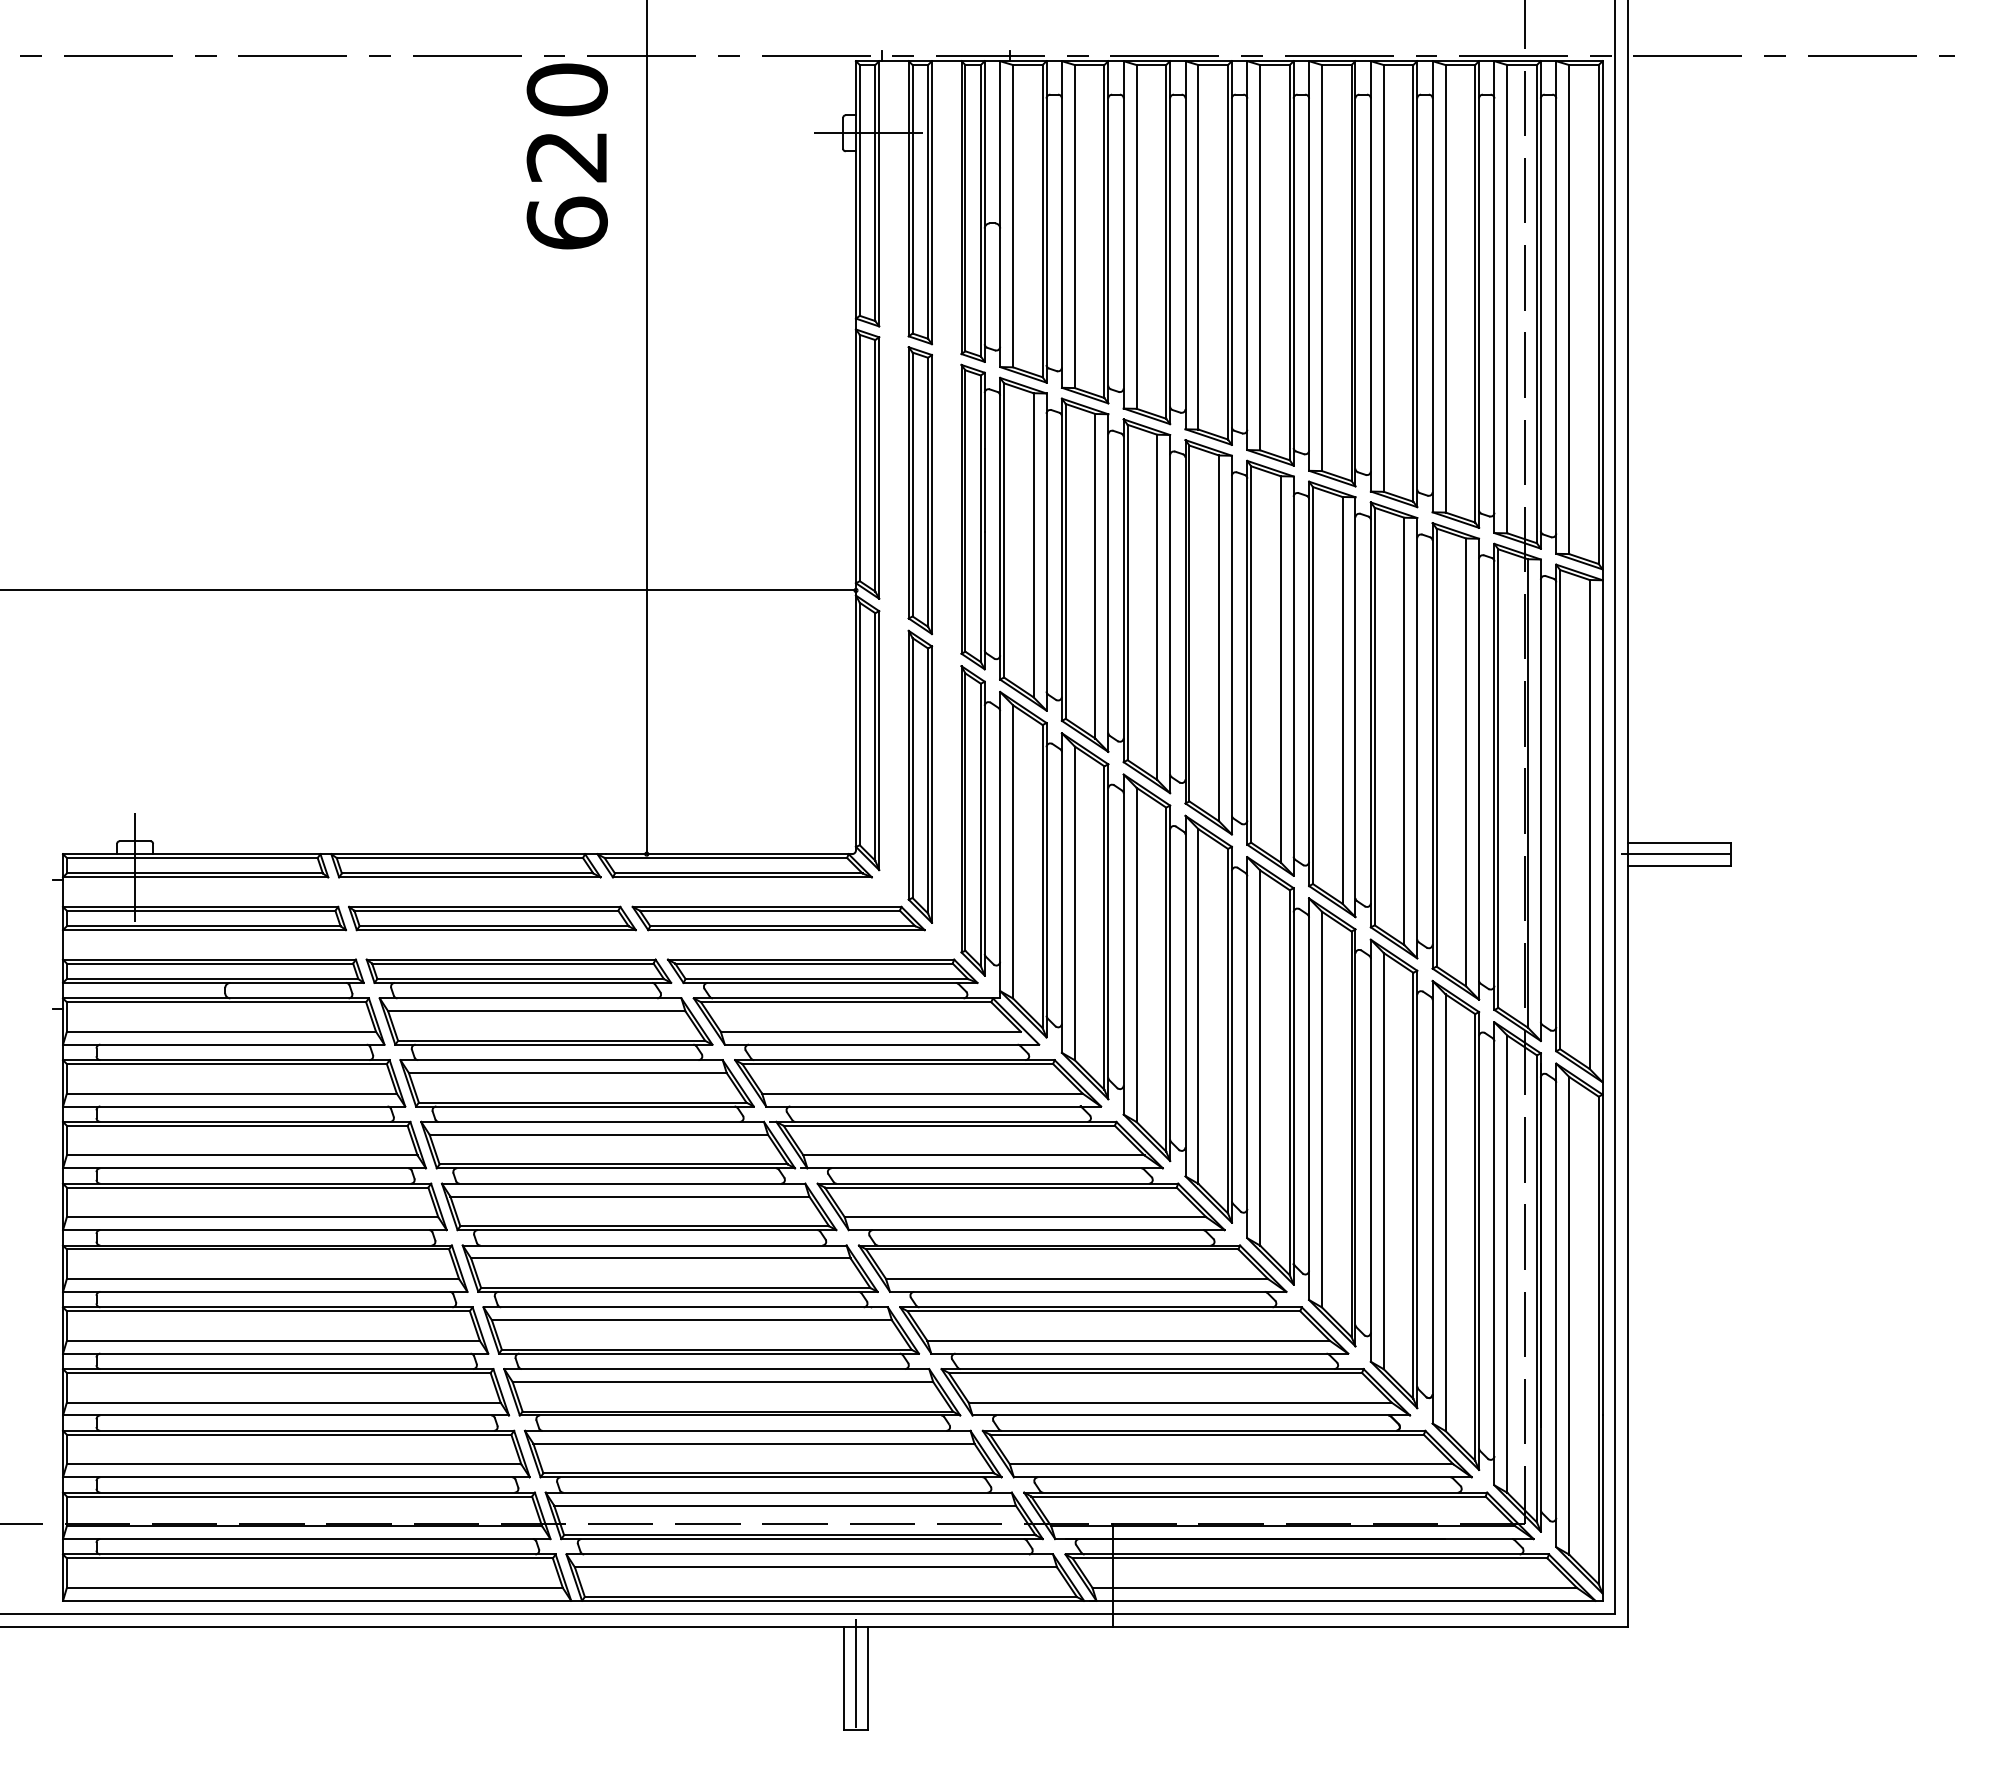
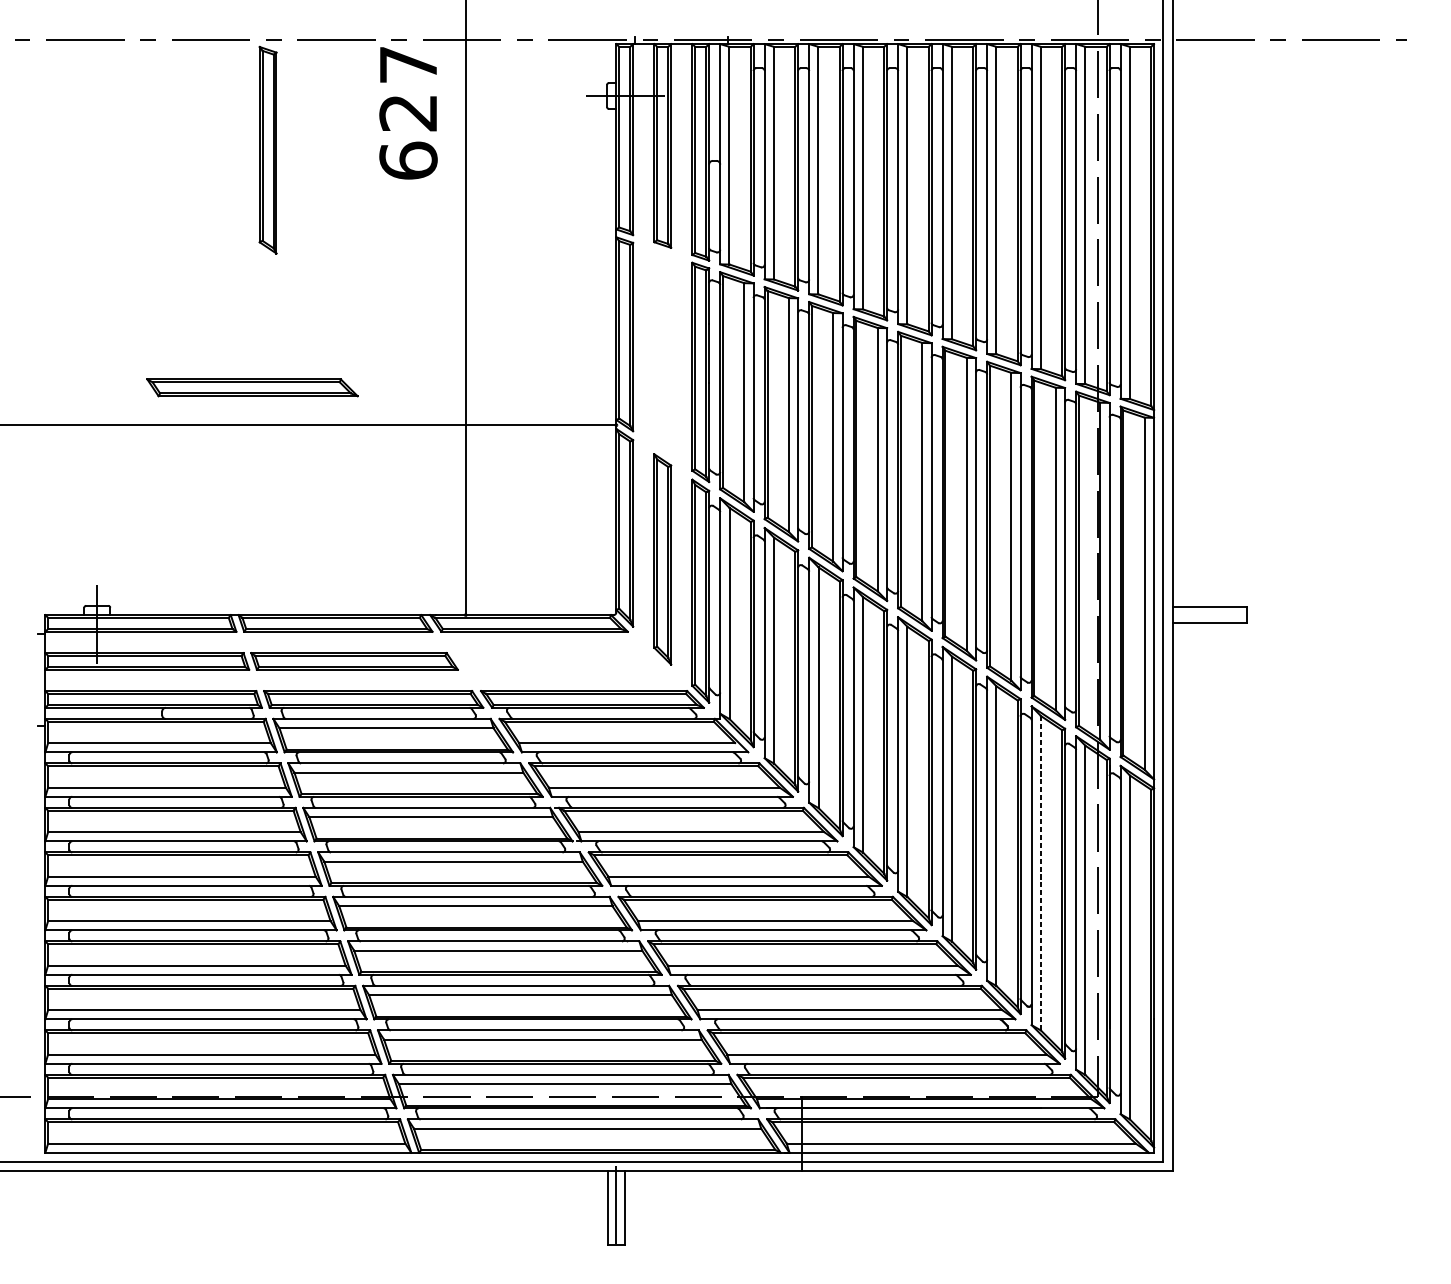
text: (566, 89) -> (407, 64), 620 -> 627
part: (919, 490) -> (267, 150), moved
line: (1676, 854) -> (1207, 615), removed
part: (778, 918) -> (252, 387), moved
line: (1445, 1213) -> (1040, 873), solid -> dashed

